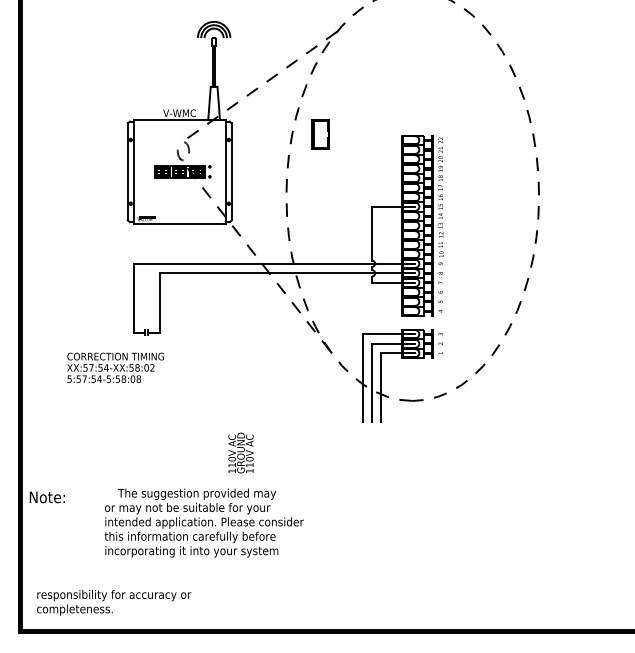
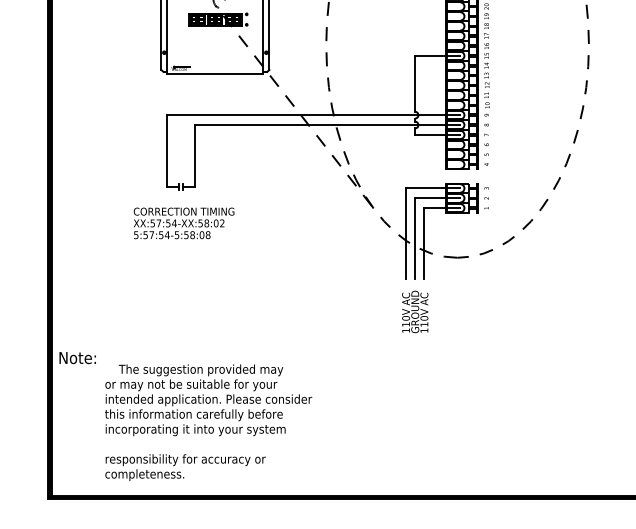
text: (115, 367) -> (183, 222), moved
text: (240, 452) -> (414, 311), moved
text: (203, 522) -> (207, 399), moved
text: (114, 602) -> (185, 467), moved

